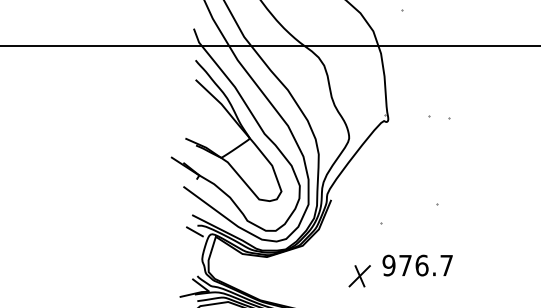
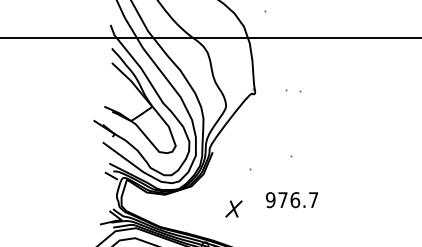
text: (418, 266) -> (292, 200), moved

